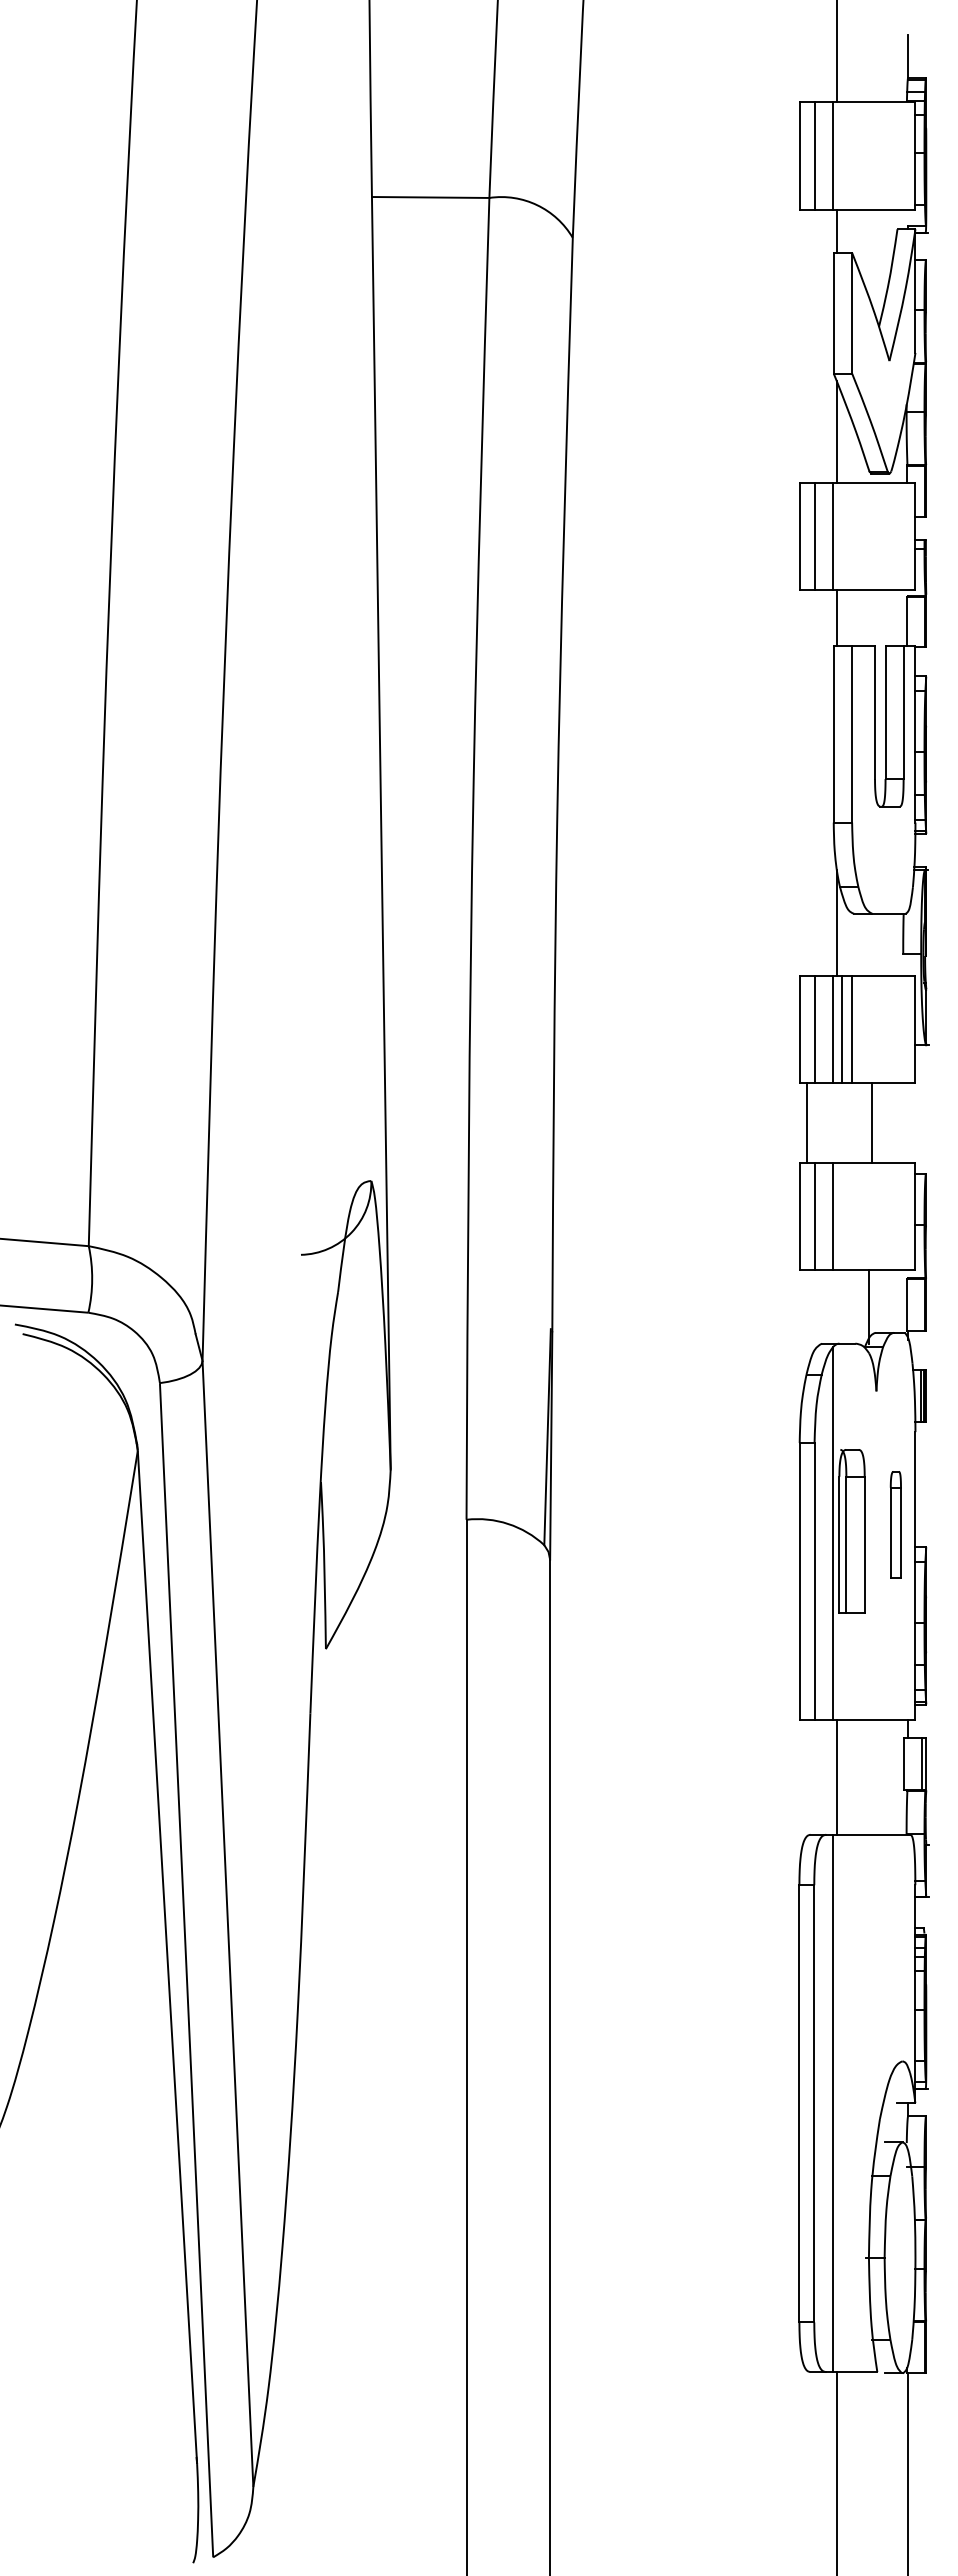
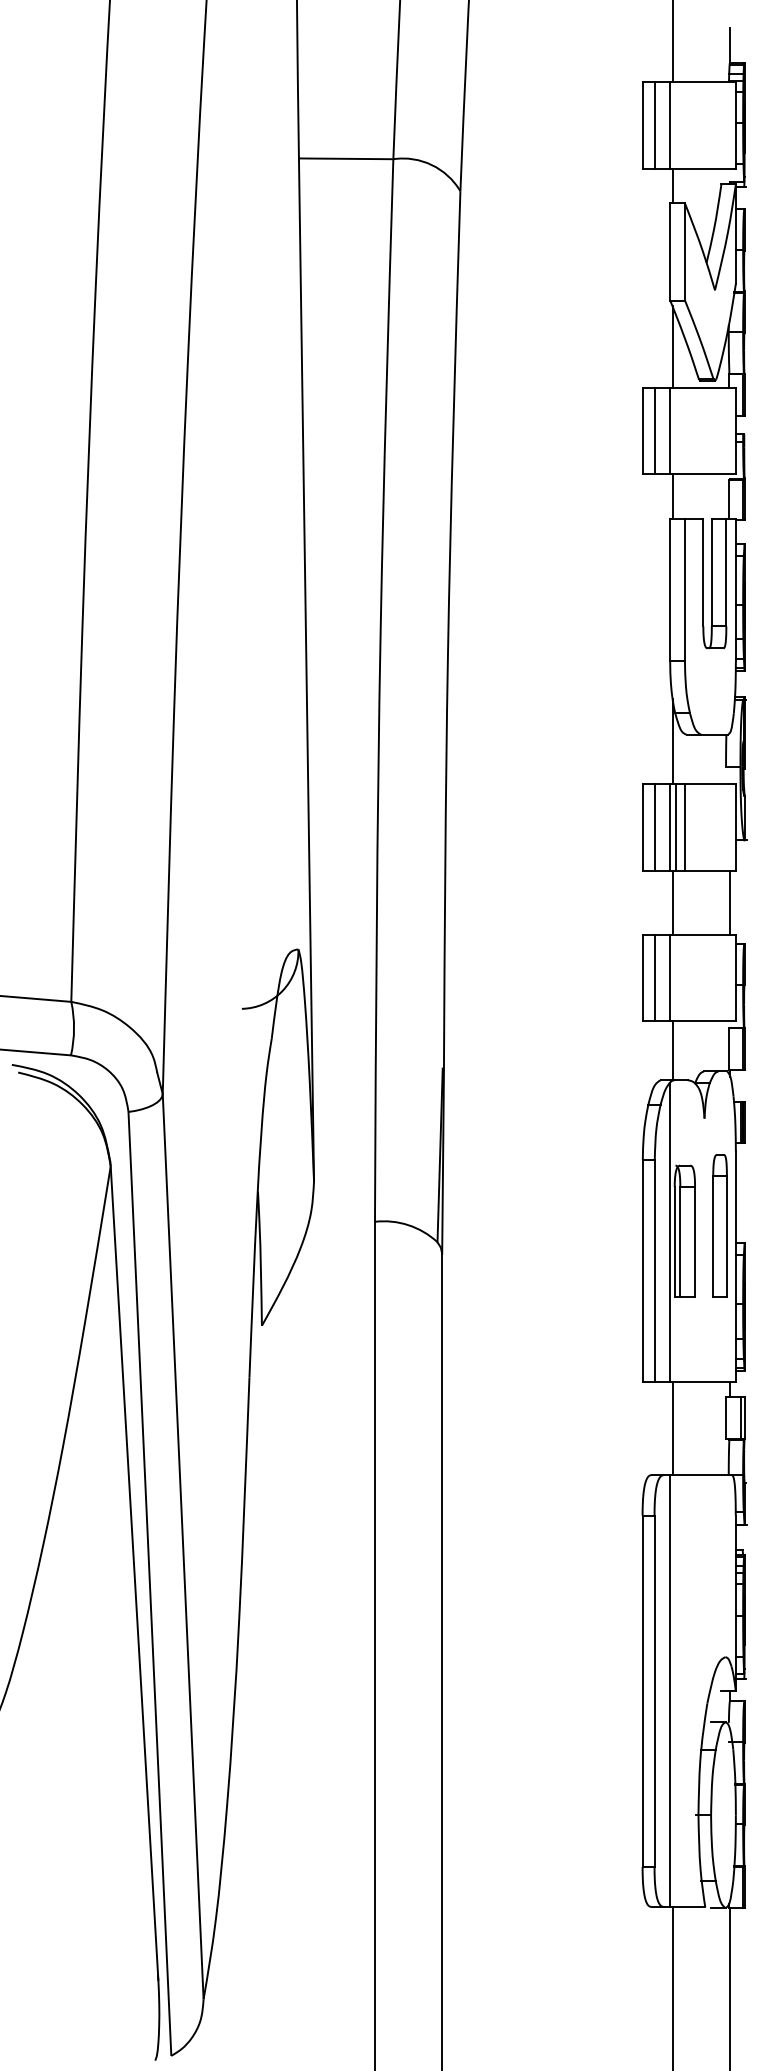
line: (806, 1122) -> (672, 902), moved
line: (872, 1122) -> (730, 902), moved
line: (868, 1306) -> (672, 1050), moved
part: (895, 1524) -> (719, 1225), size x1.67

